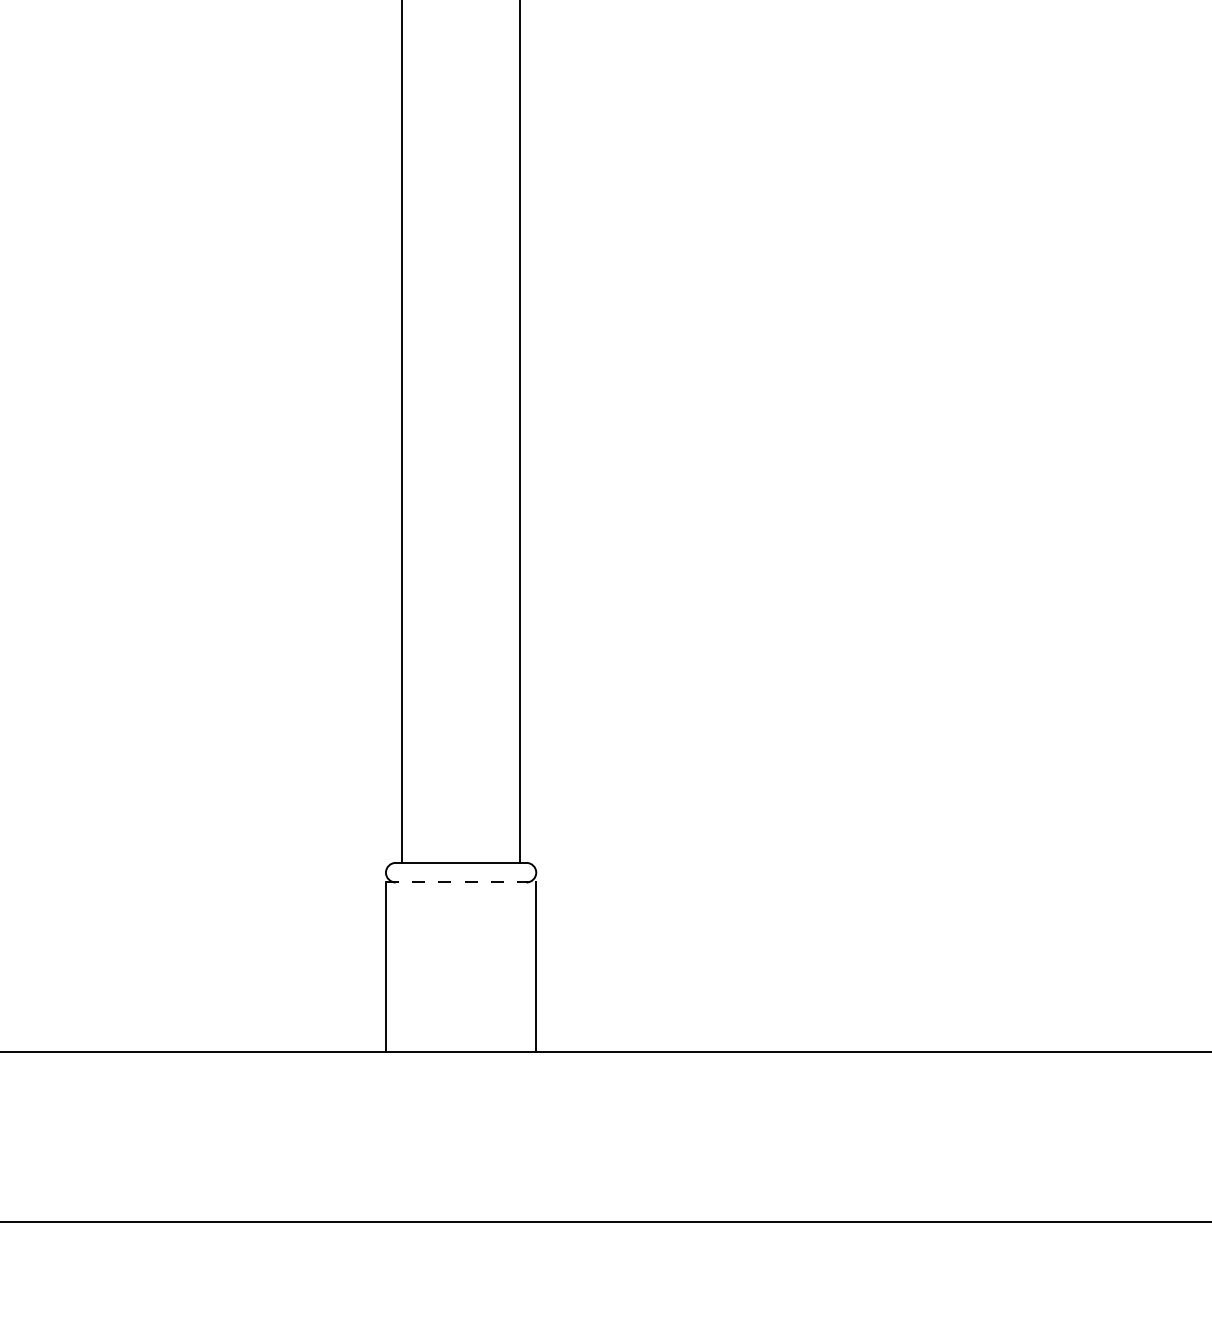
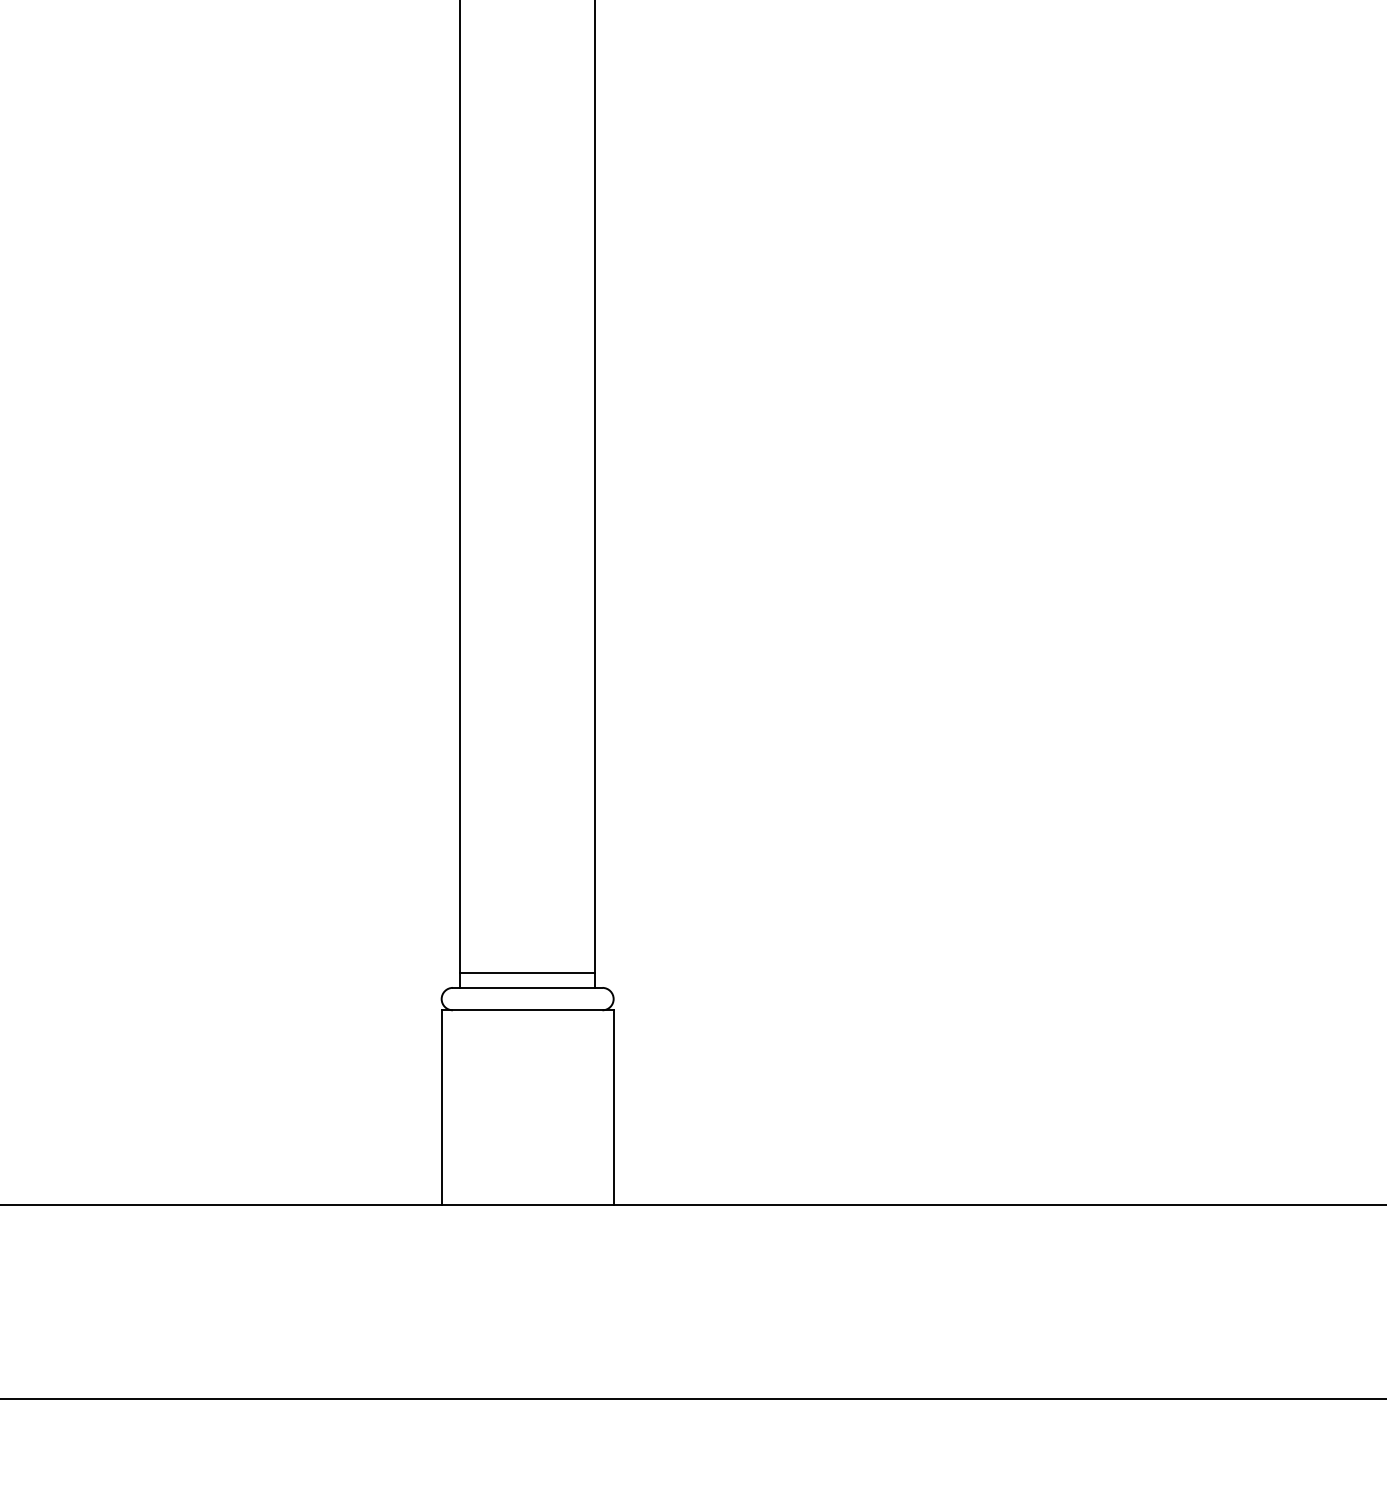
line: (460, 849) -> (526, 972), added
line: (461, 882) -> (528, 1010), dashed -> solid

